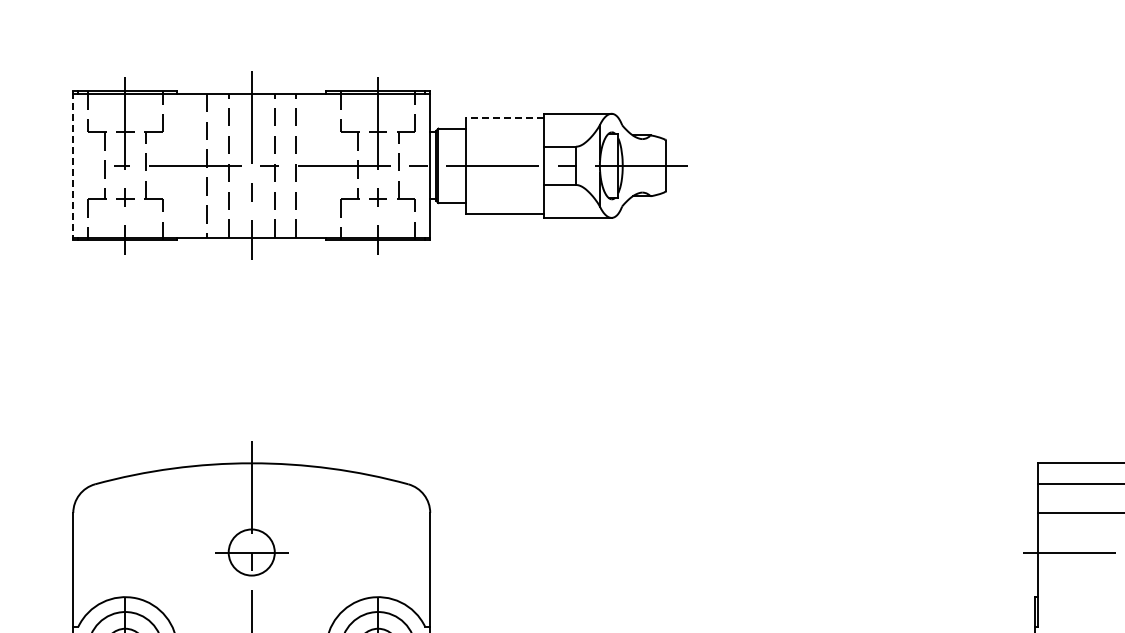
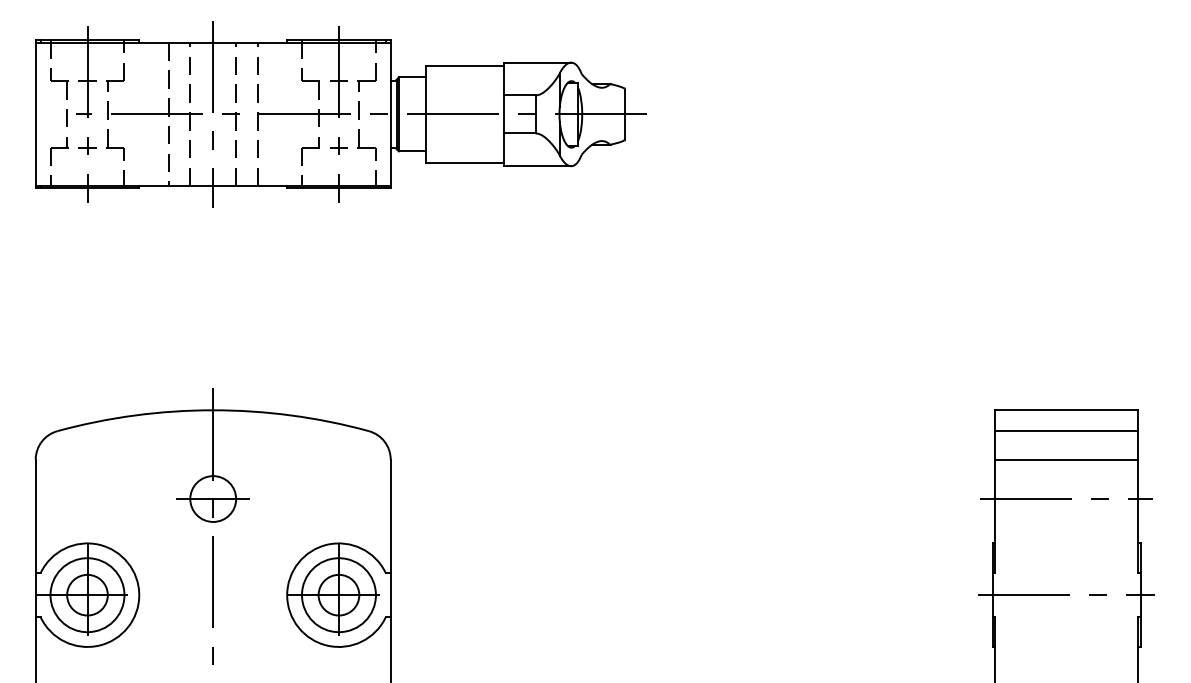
line: (505, 117) -> (465, 66), dashed -> solid
line: (73, 165) -> (35, 114), dashed -> solid

